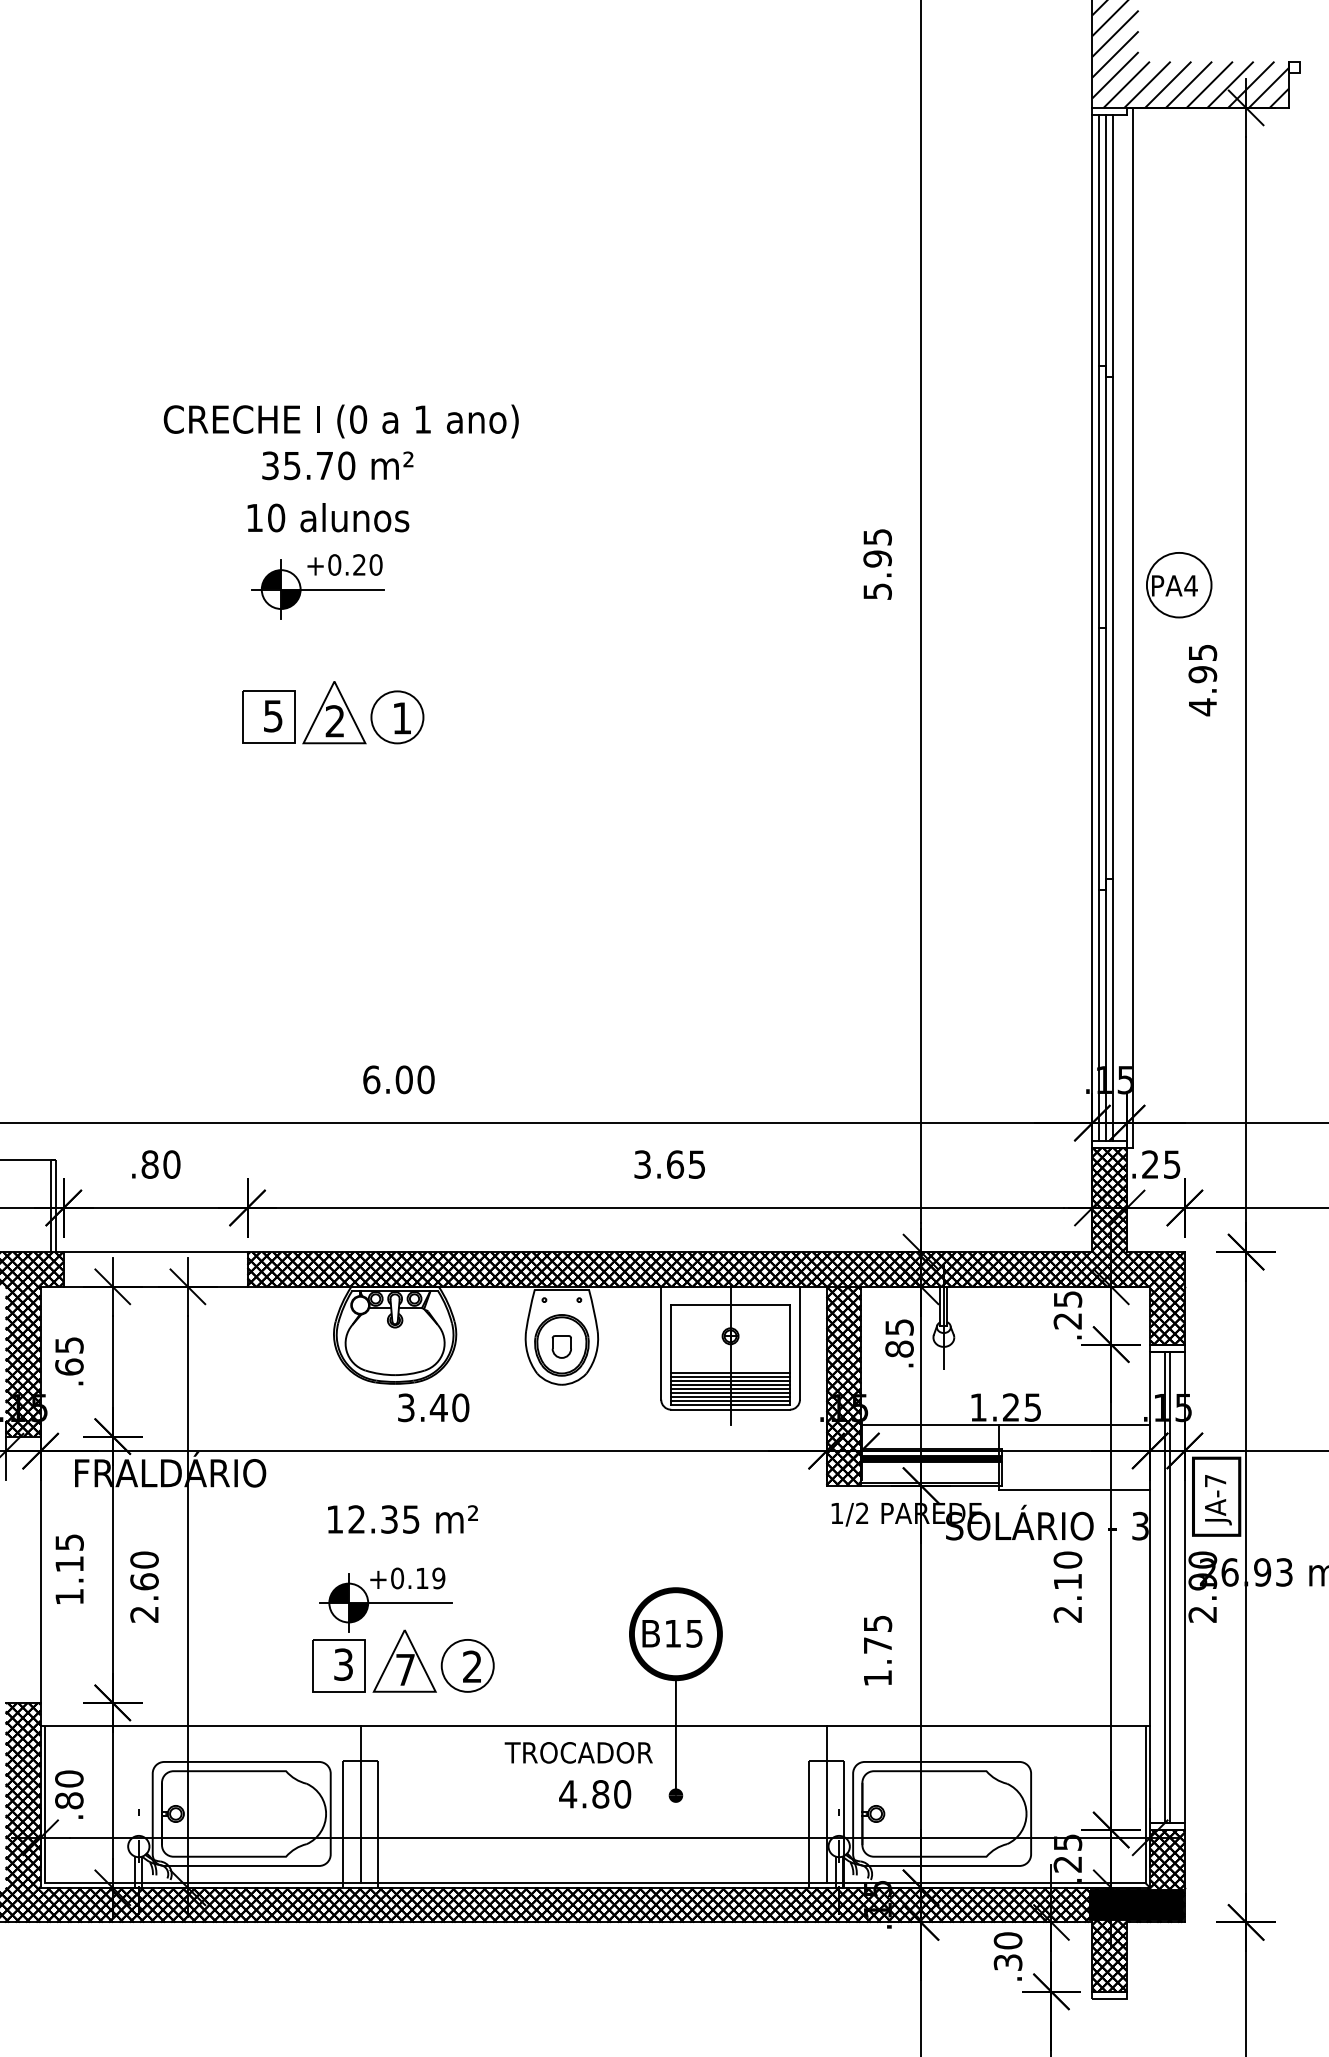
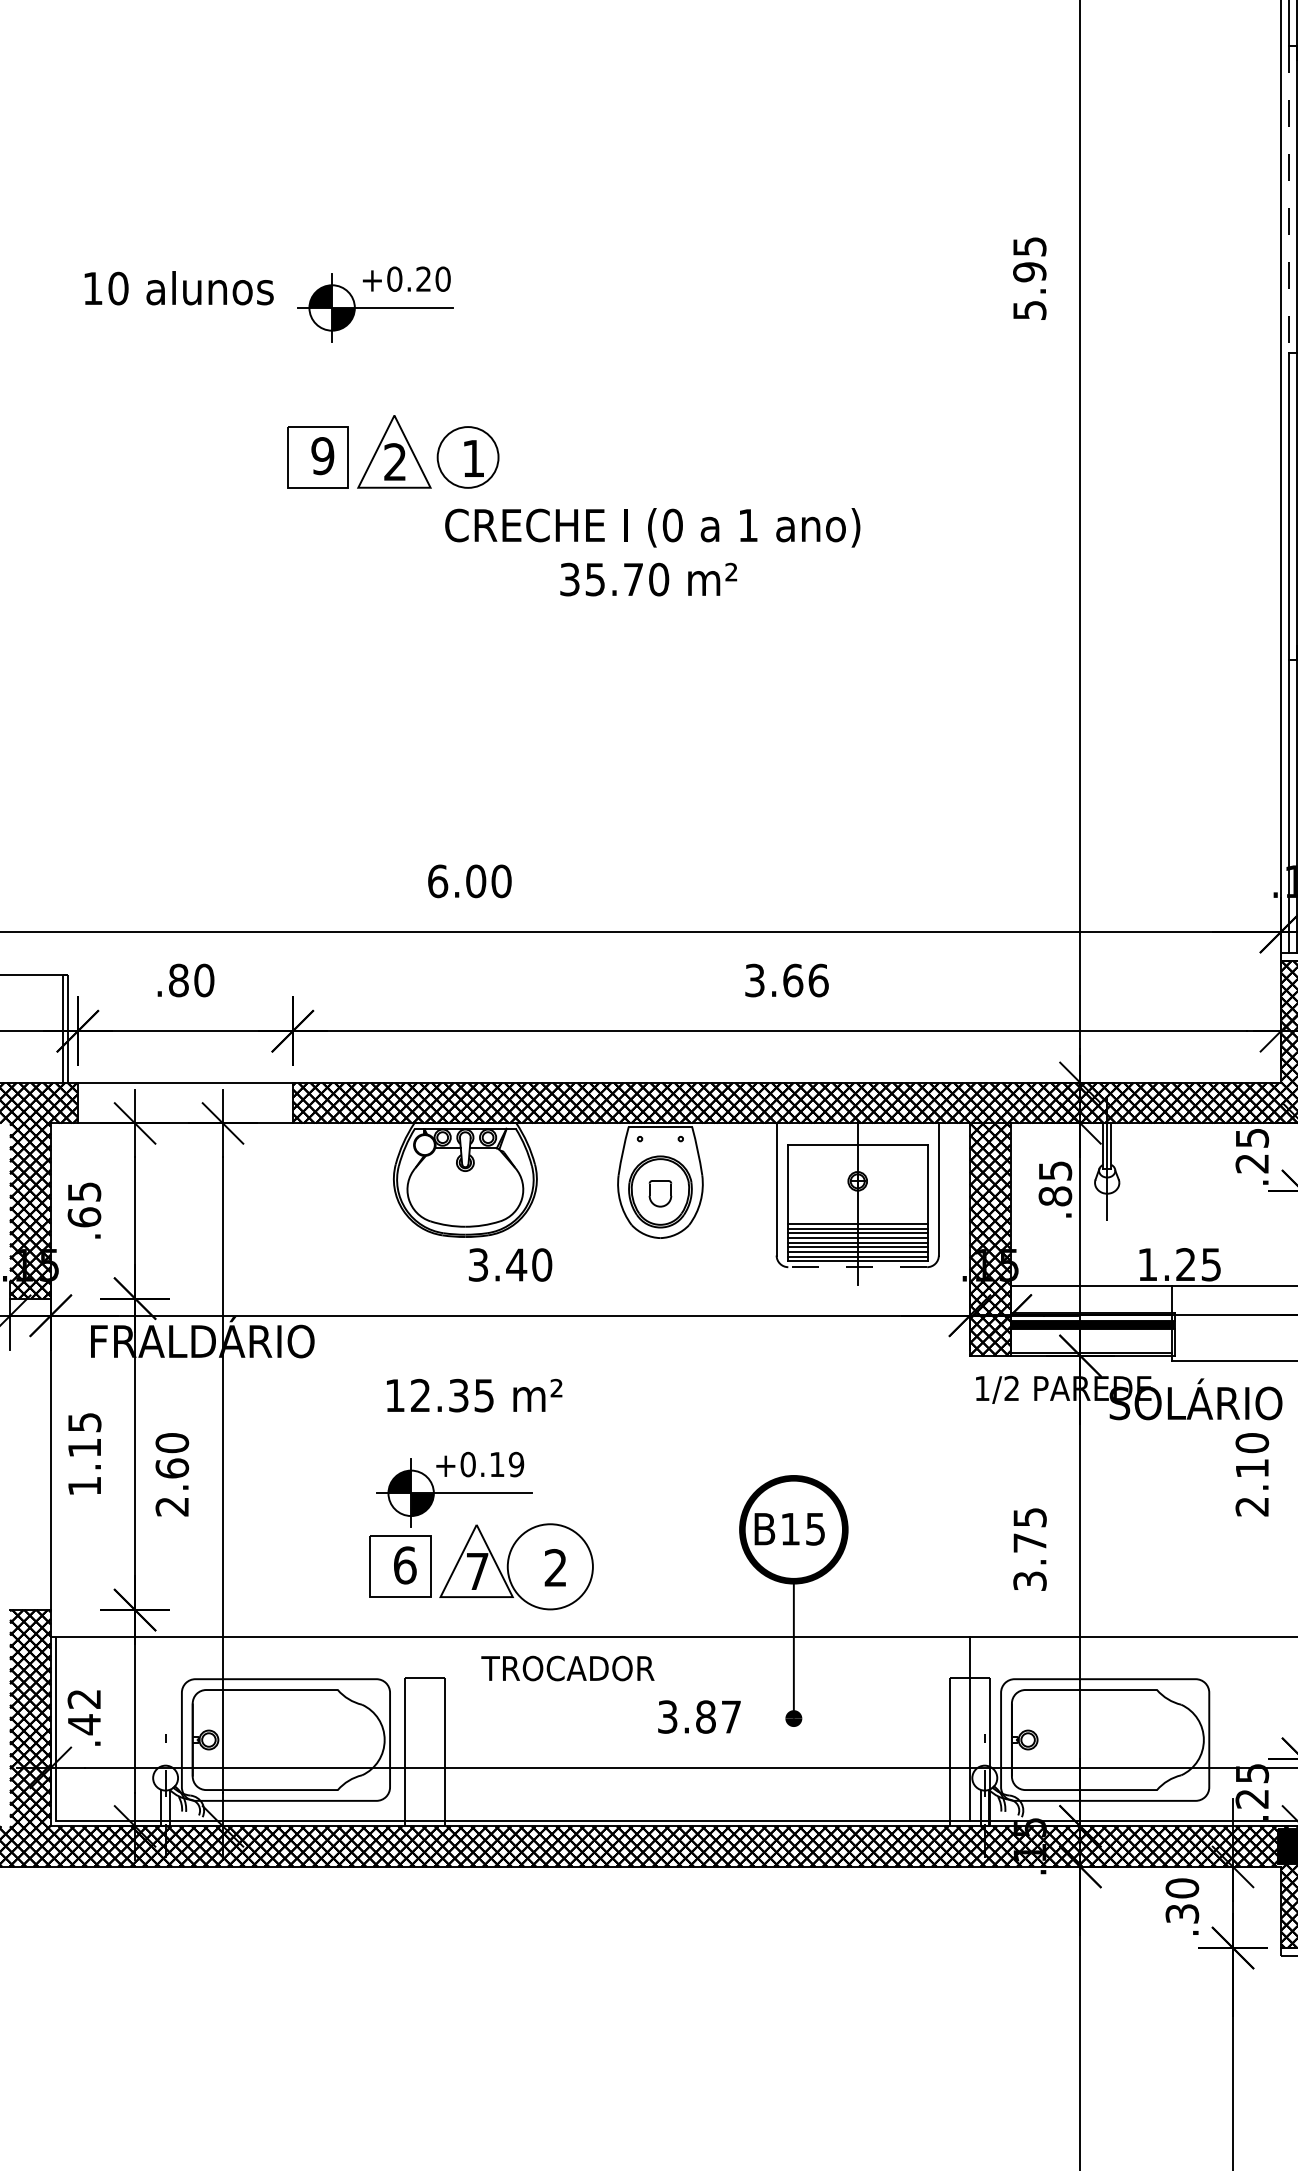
text: (340, 442) -> (651, 552), moved
line: (1099, 497) -> (1289, 200), solid -> dashed
text: (328, 517) -> (179, 288), moved
text: (272, 716) -> (321, 456), 5 -> 9
text: (696, 1164) -> (817, 980), 3.65 -> 3.66
line: (730, 1409) -> (857, 1266), solid -> dashed
text: (343, 1664) -> (405, 1565), 3 -> 6
circle: (467, 1665) -> (550, 1566), size x1.4
text: (877, 1678) -> (1029, 1581), 1.75 -> 3.75
text: (578, 1752) -> (567, 1668), moved
text: (69, 1789) -> (84, 1711), .80 -> .42
text: (595, 1794) -> (699, 1717), 4.80 -> 3.87
line: (360, 1804) -> (424, 1728), removed

